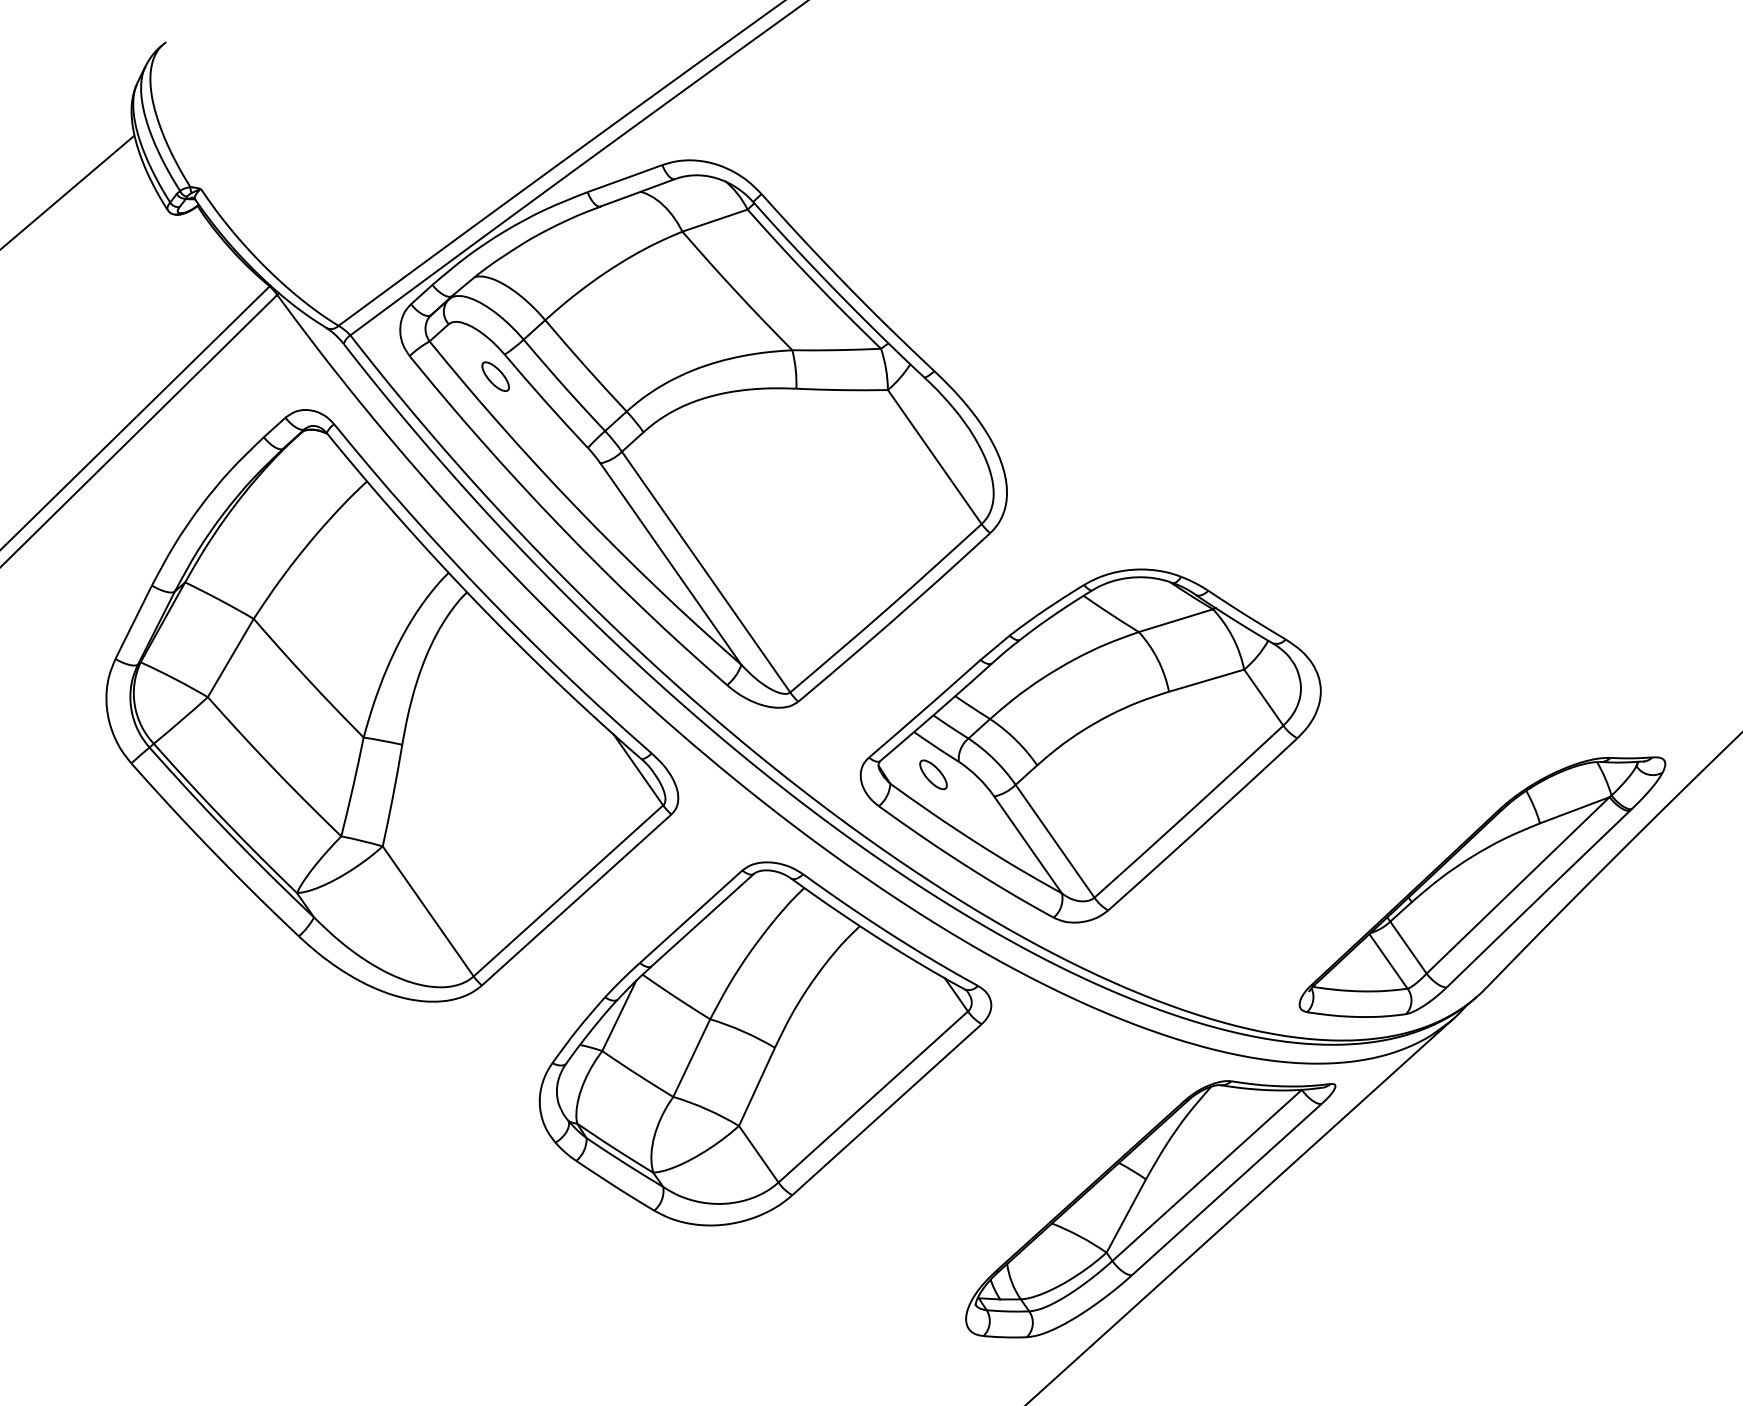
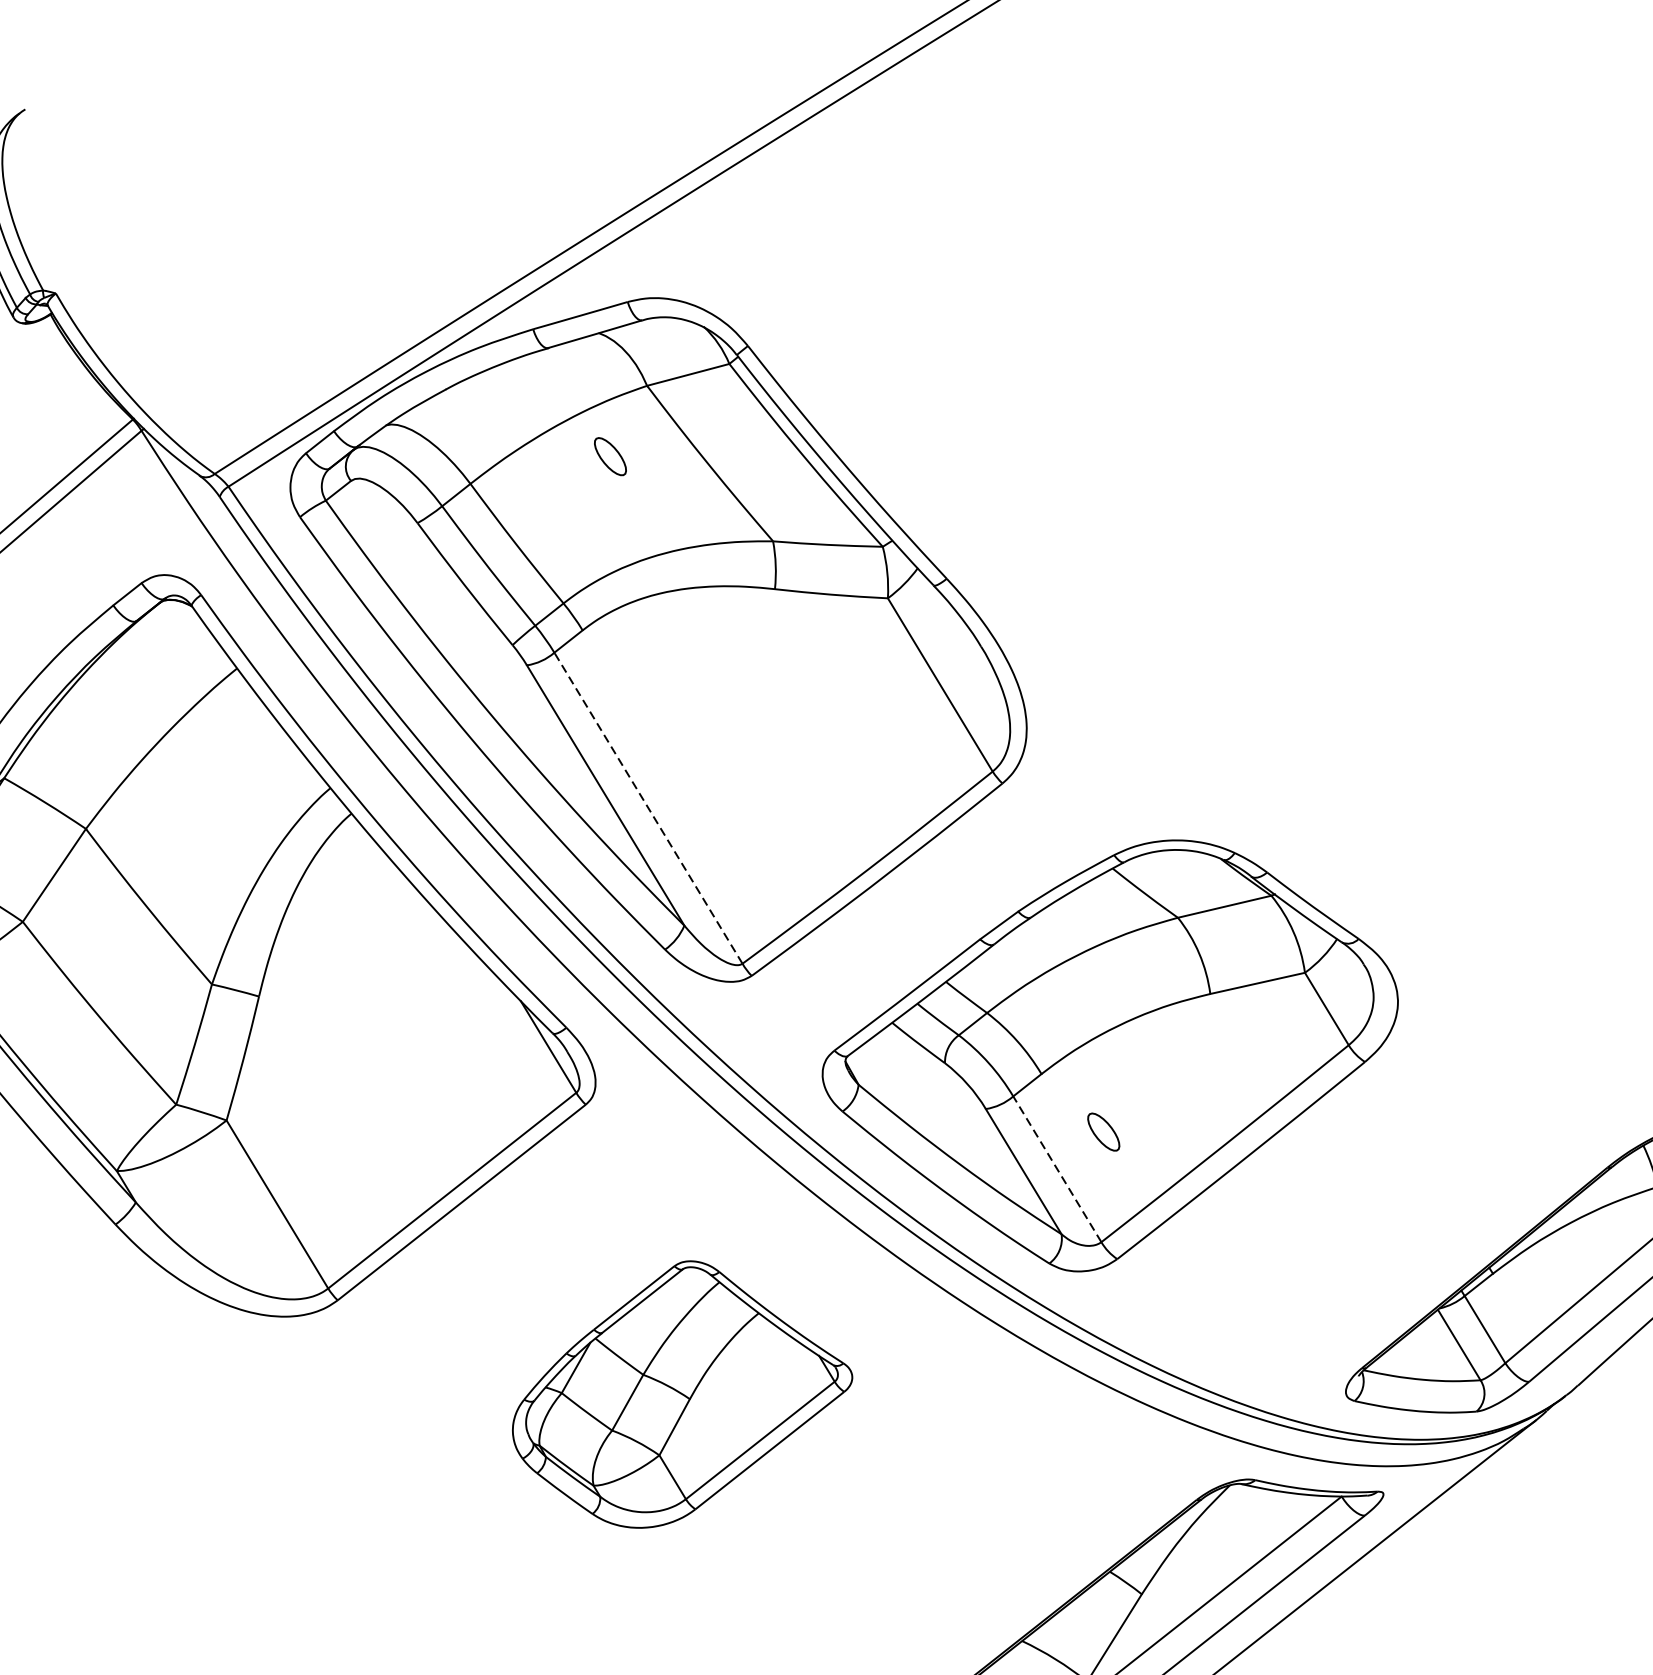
part: (495, 376) -> (610, 456), moved
line: (706, 572) -> (648, 808), solid -> dashed
part: (933, 774) -> (1103, 1131), moved
line: (1055, 841) -> (1057, 1169), solid -> dashed
part: (765, 1043) -> (683, 1395), size x0.6

